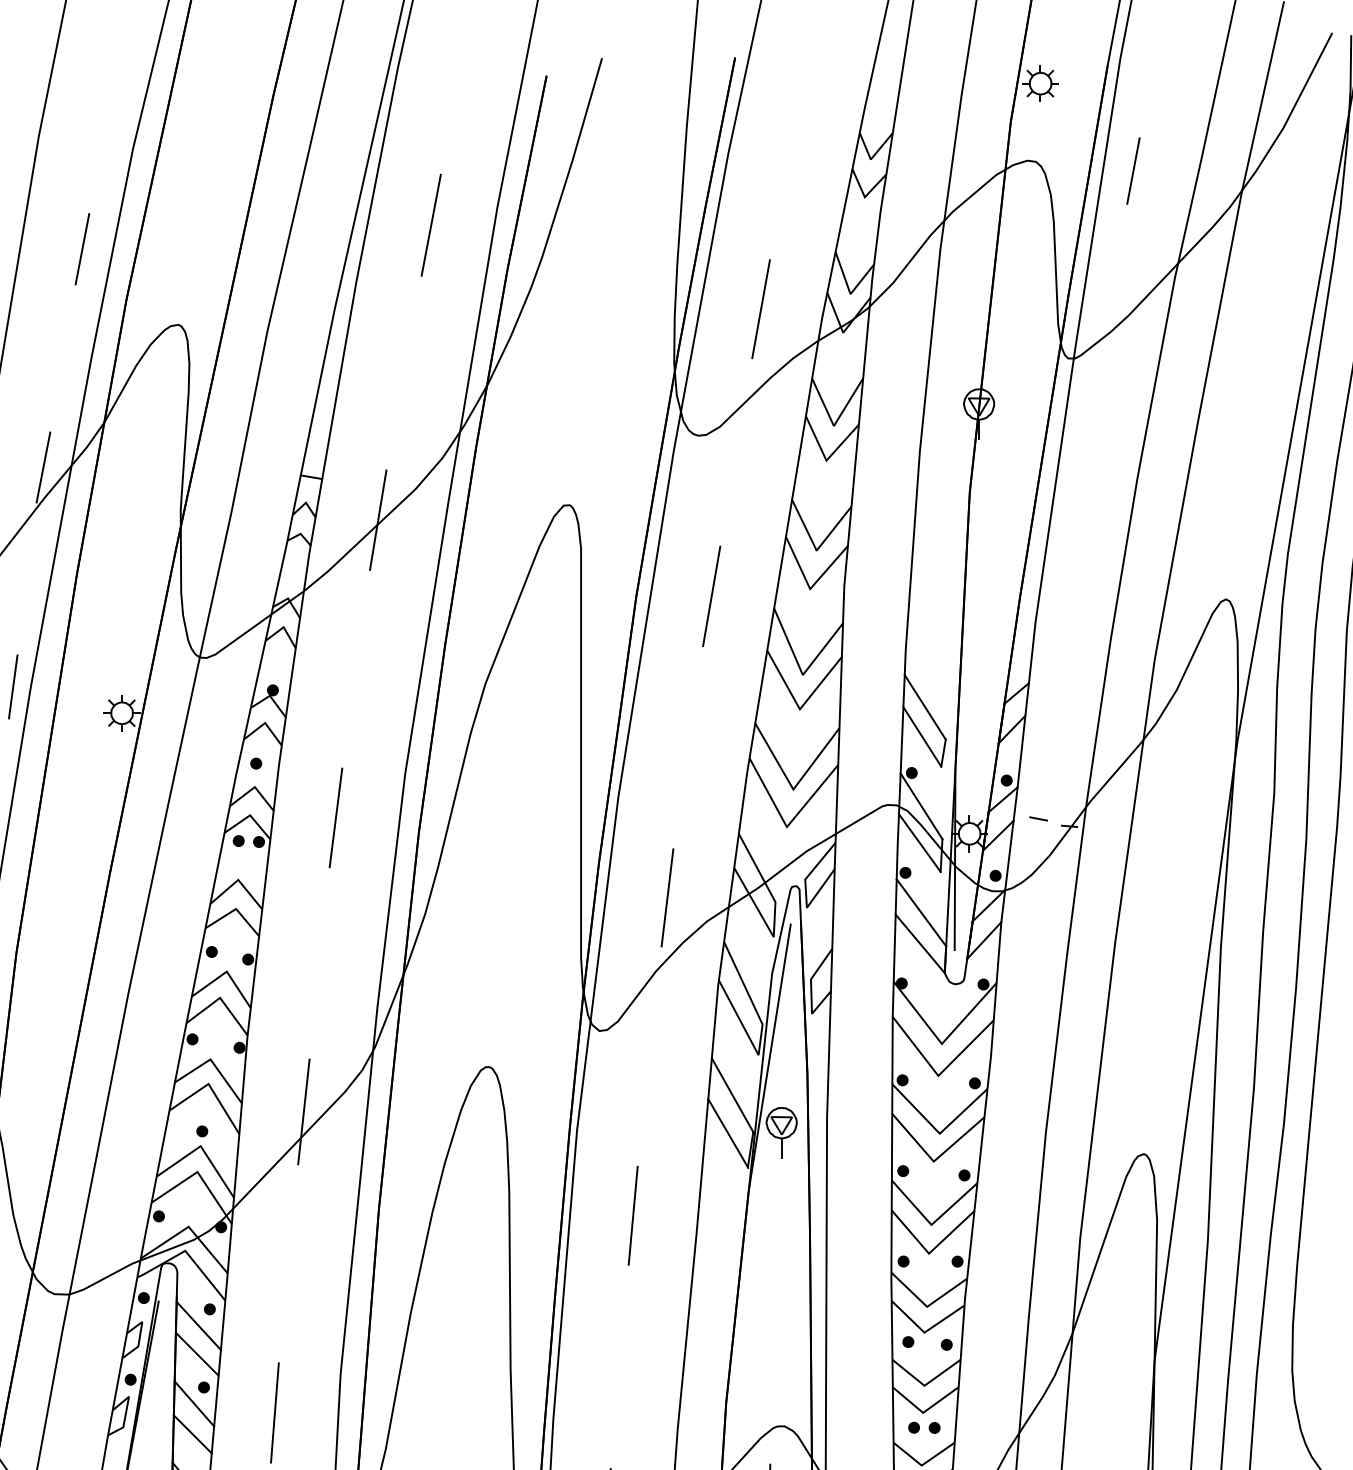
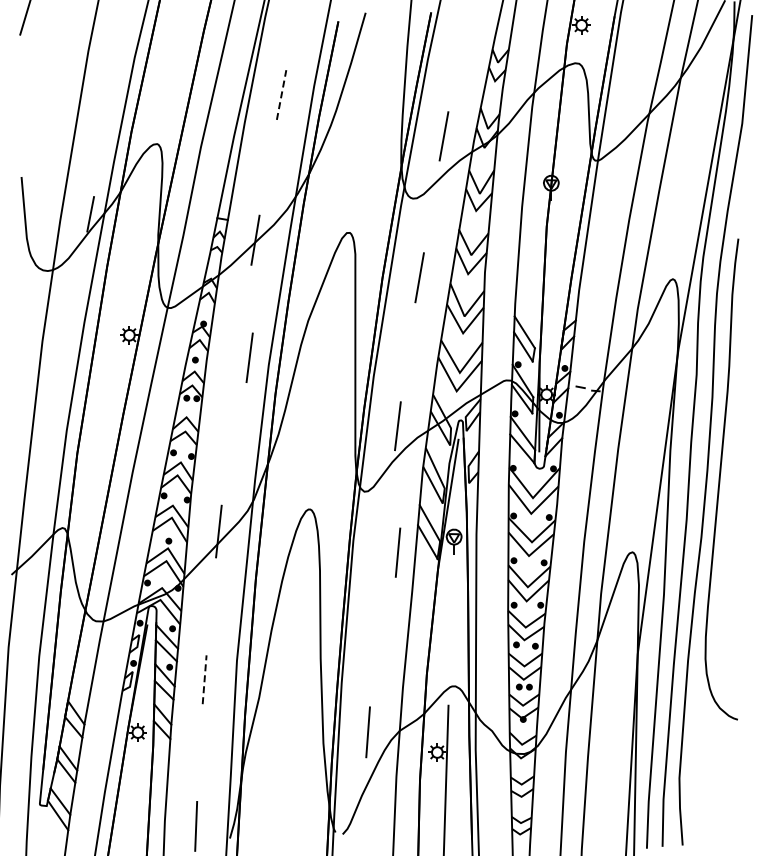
line: (1133, 171) -> (627, 68), removed
line: (431, 224) -> (281, 94), solid -> dashed
line: (81, 248) -> (109, 106), removed
line: (12, 685) -> (75, 321), removed
line: (335, 817) -> (249, 357), moved
line: (632, 1215) -> (397, 552), moved
line: (274, 1412) -> (204, 679), solid -> dashed

